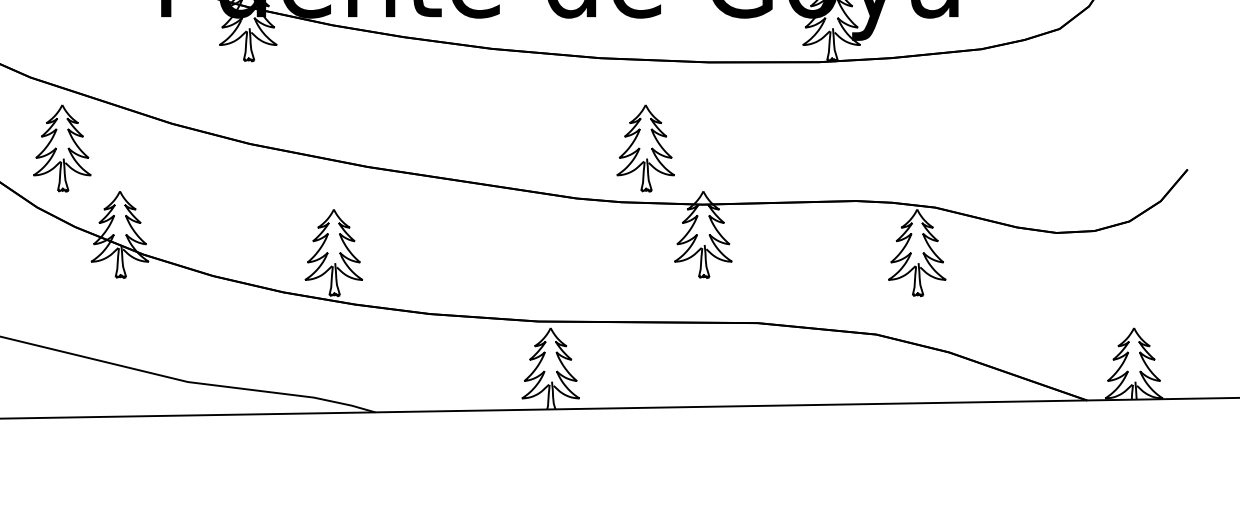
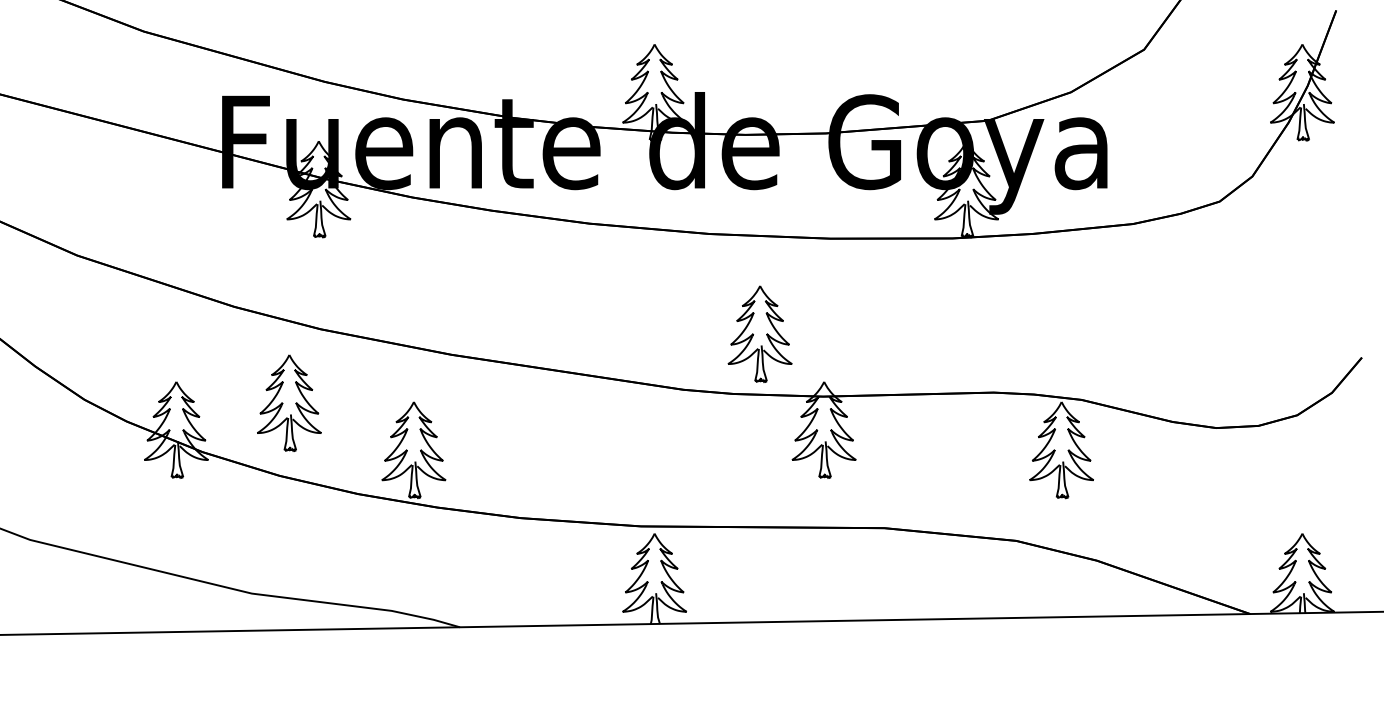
part: (62, 147) -> (289, 402), moved

